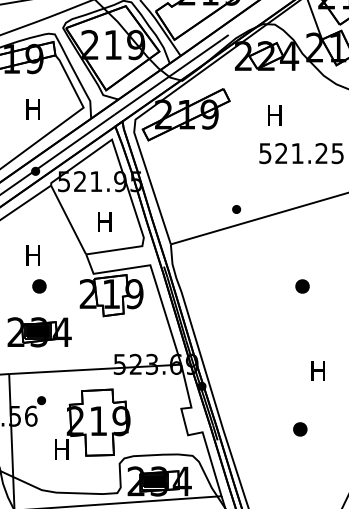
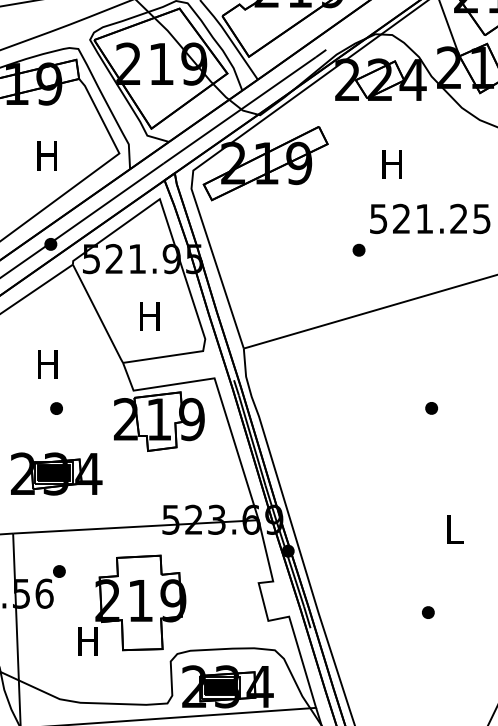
part: (236, 209) -> (358, 250), moved
part: (302, 285) -> (431, 407), size x0.62
part: (39, 286) -> (56, 408), size x0.62
text: (317, 370) -> (453, 528), H -> L
part: (299, 429) -> (427, 612), size x0.62

